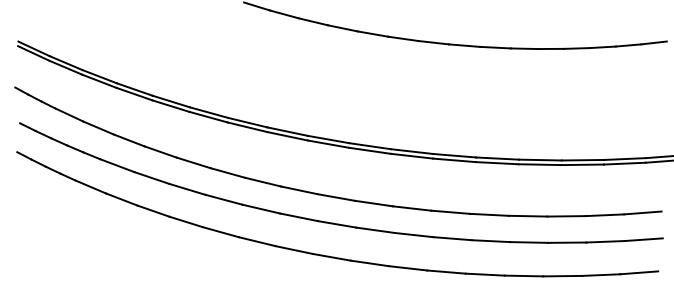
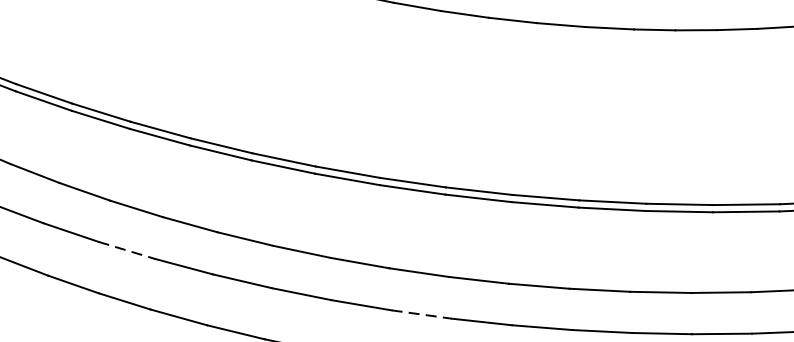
line: (187, 189) -> (126, 250), solid -> dashed
line: (376, 230) -> (423, 314), solid -> dashed

